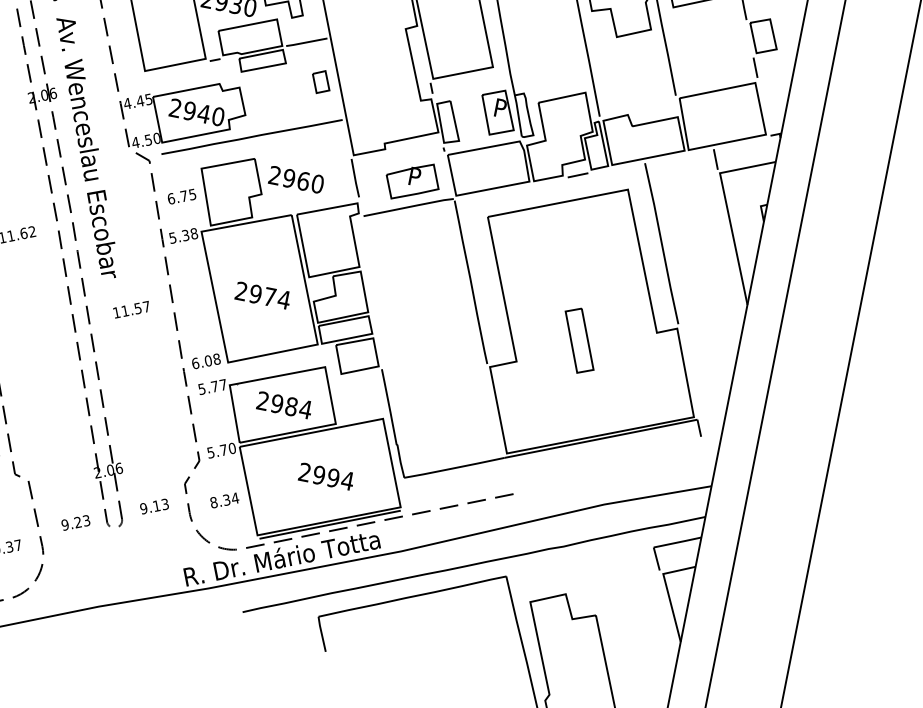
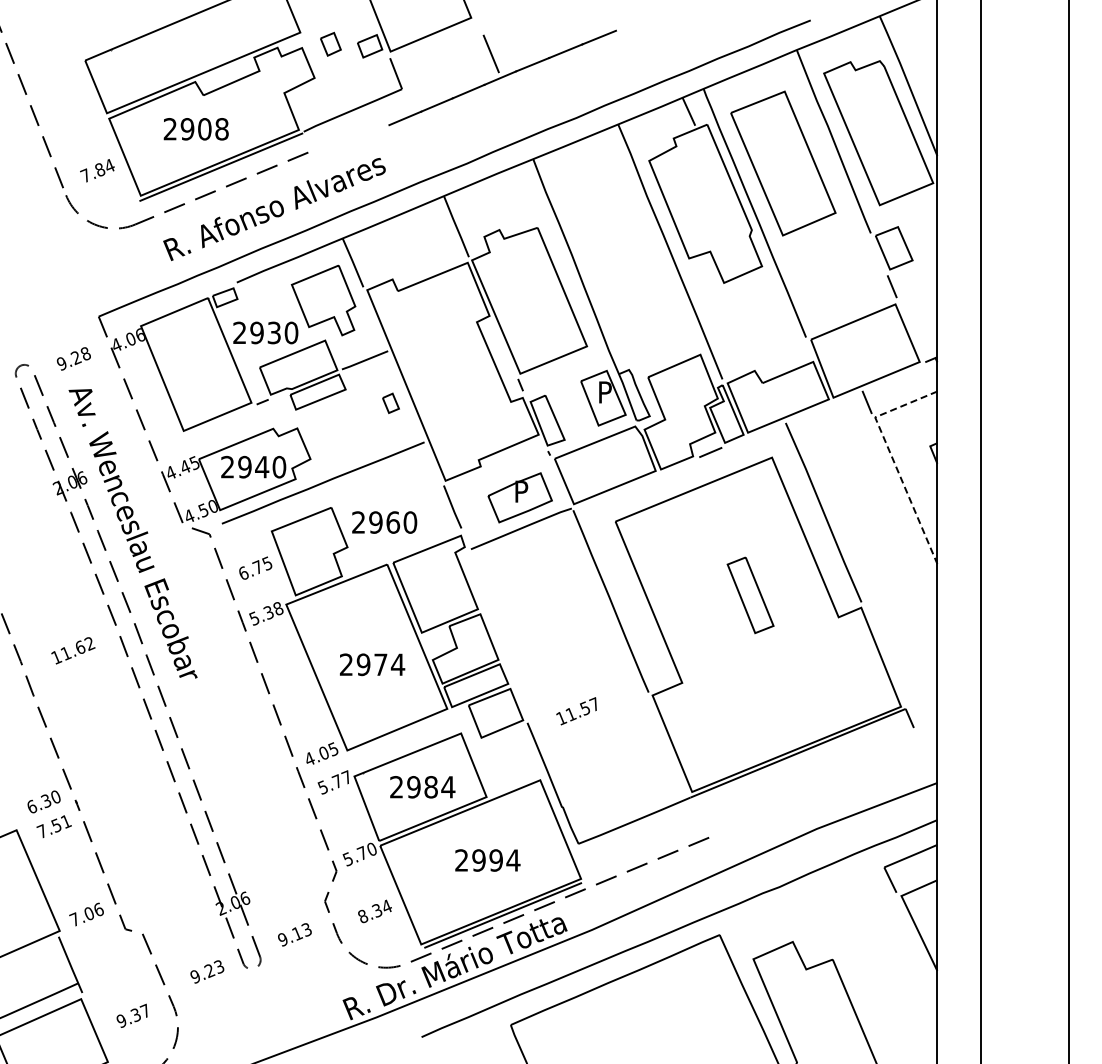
part: (320, 82) -> (390, 403), size x0.7
line: (727, 210) -> (892, 458), solid -> dashed
text: (130, 309) -> (576, 711), moved
part: (579, 340) -> (750, 595), moved
text: (206, 360) -> (321, 753), 6.08 -> 4.05

